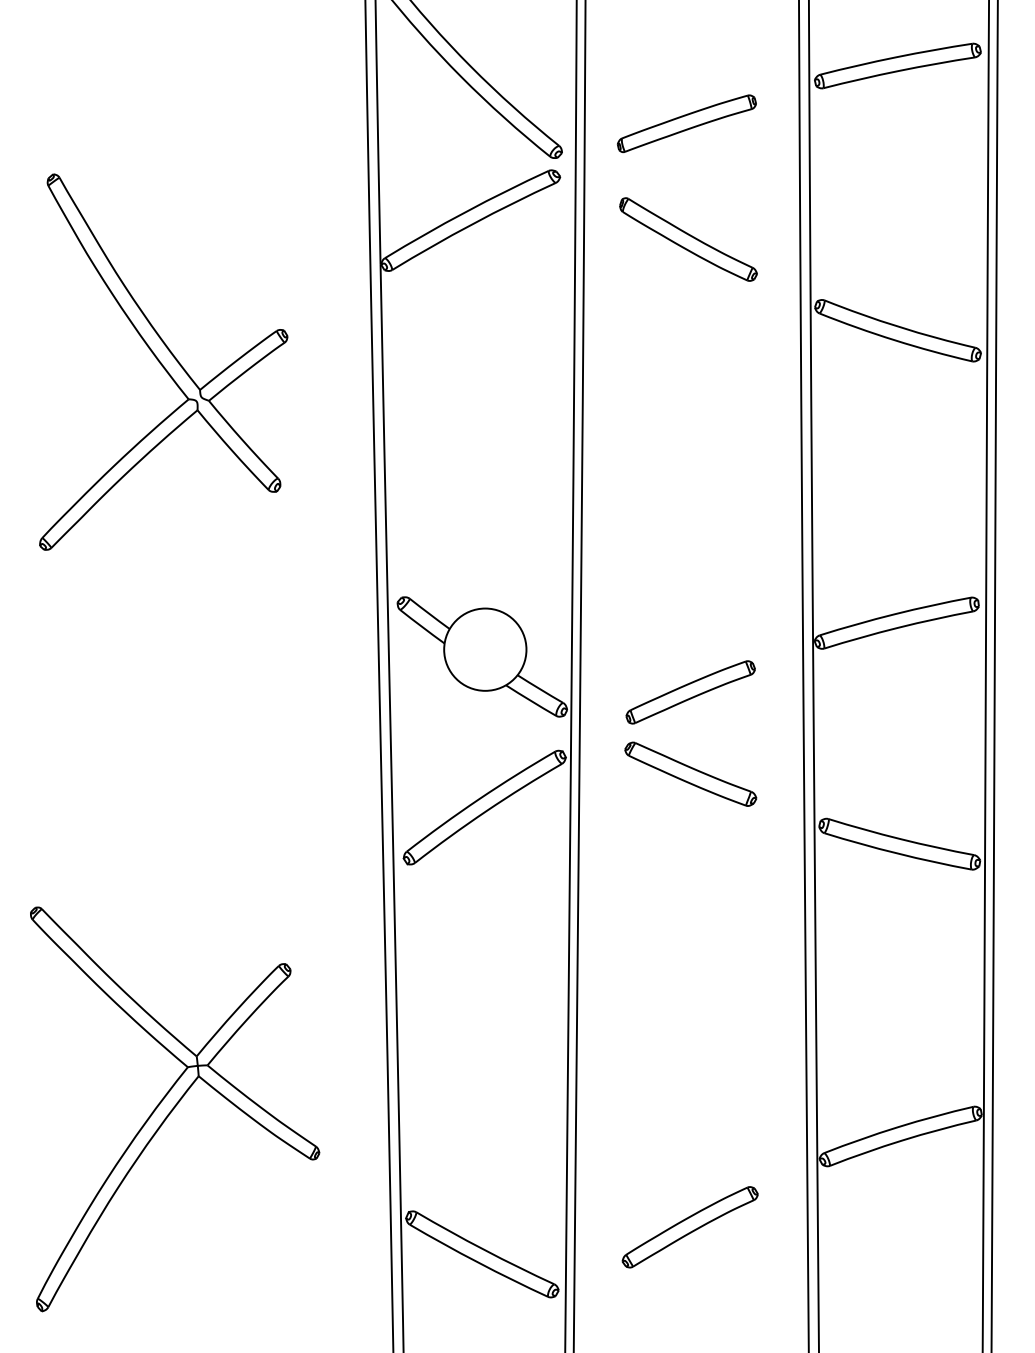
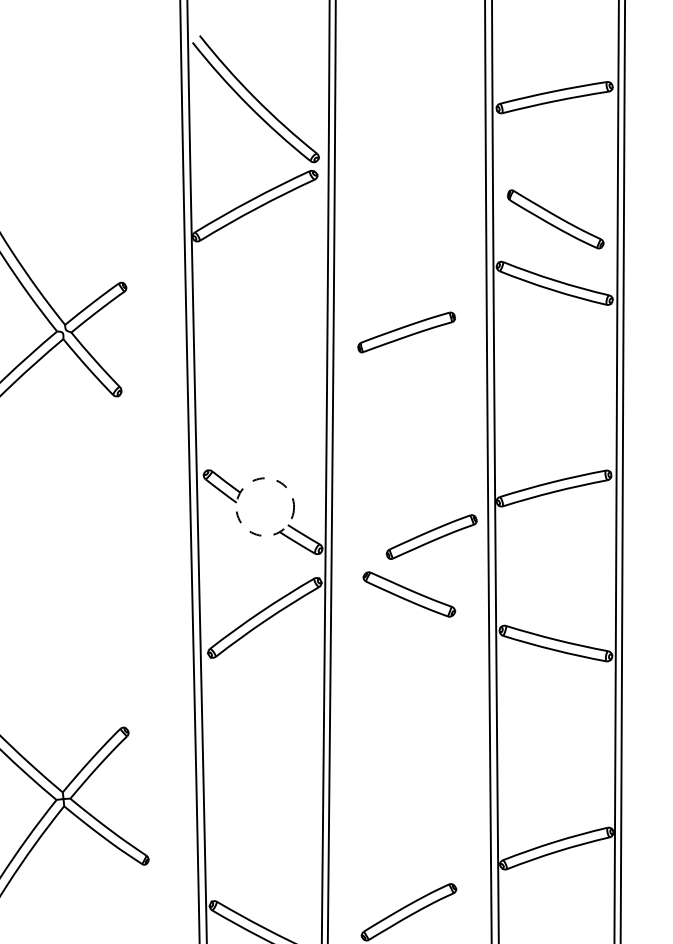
part: (686, 123) -> (406, 332), moved
part: (688, 239) -> (555, 219), moved
circle: (485, 649) -> (265, 506), solid -> dashed
part: (690, 692) -> (431, 537), moved

